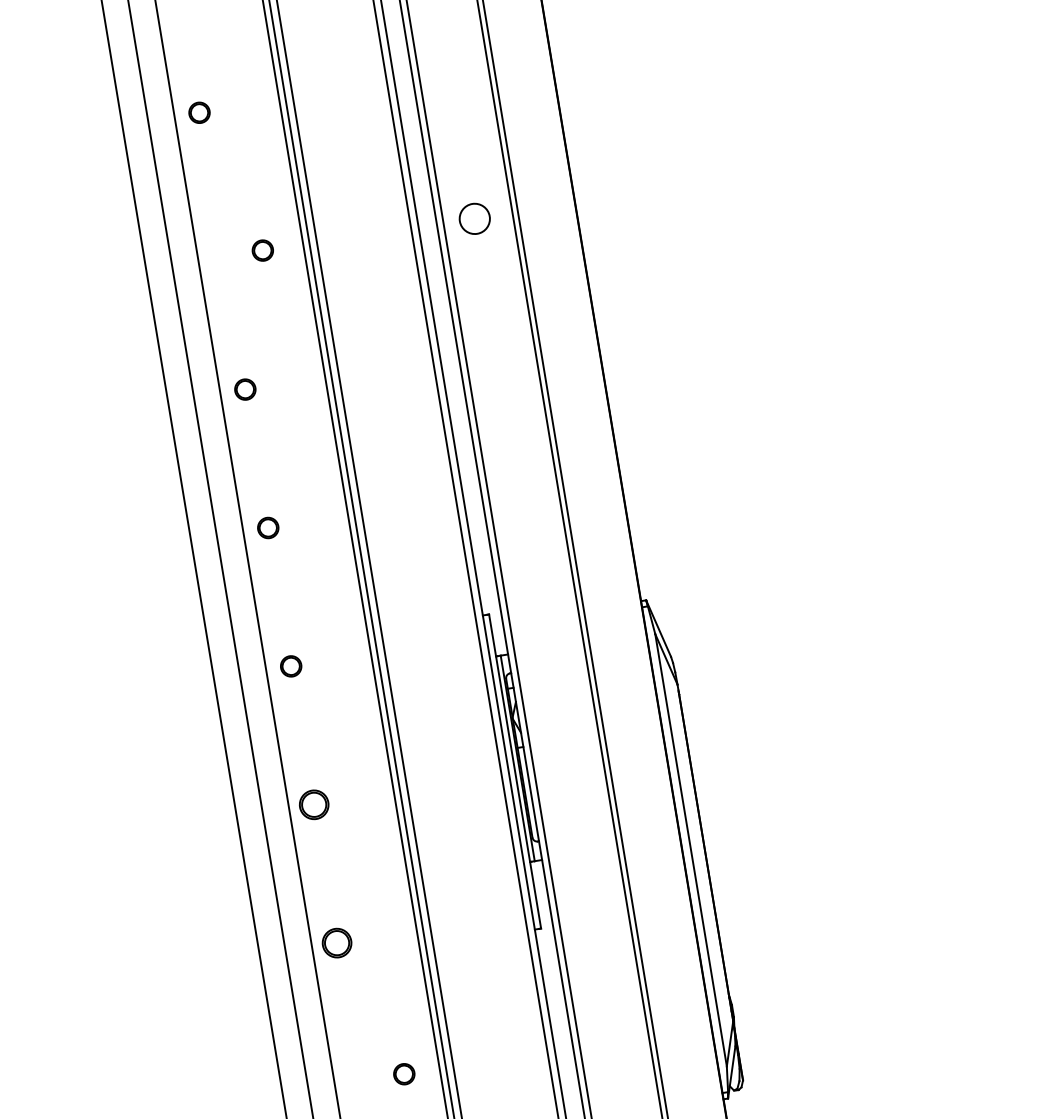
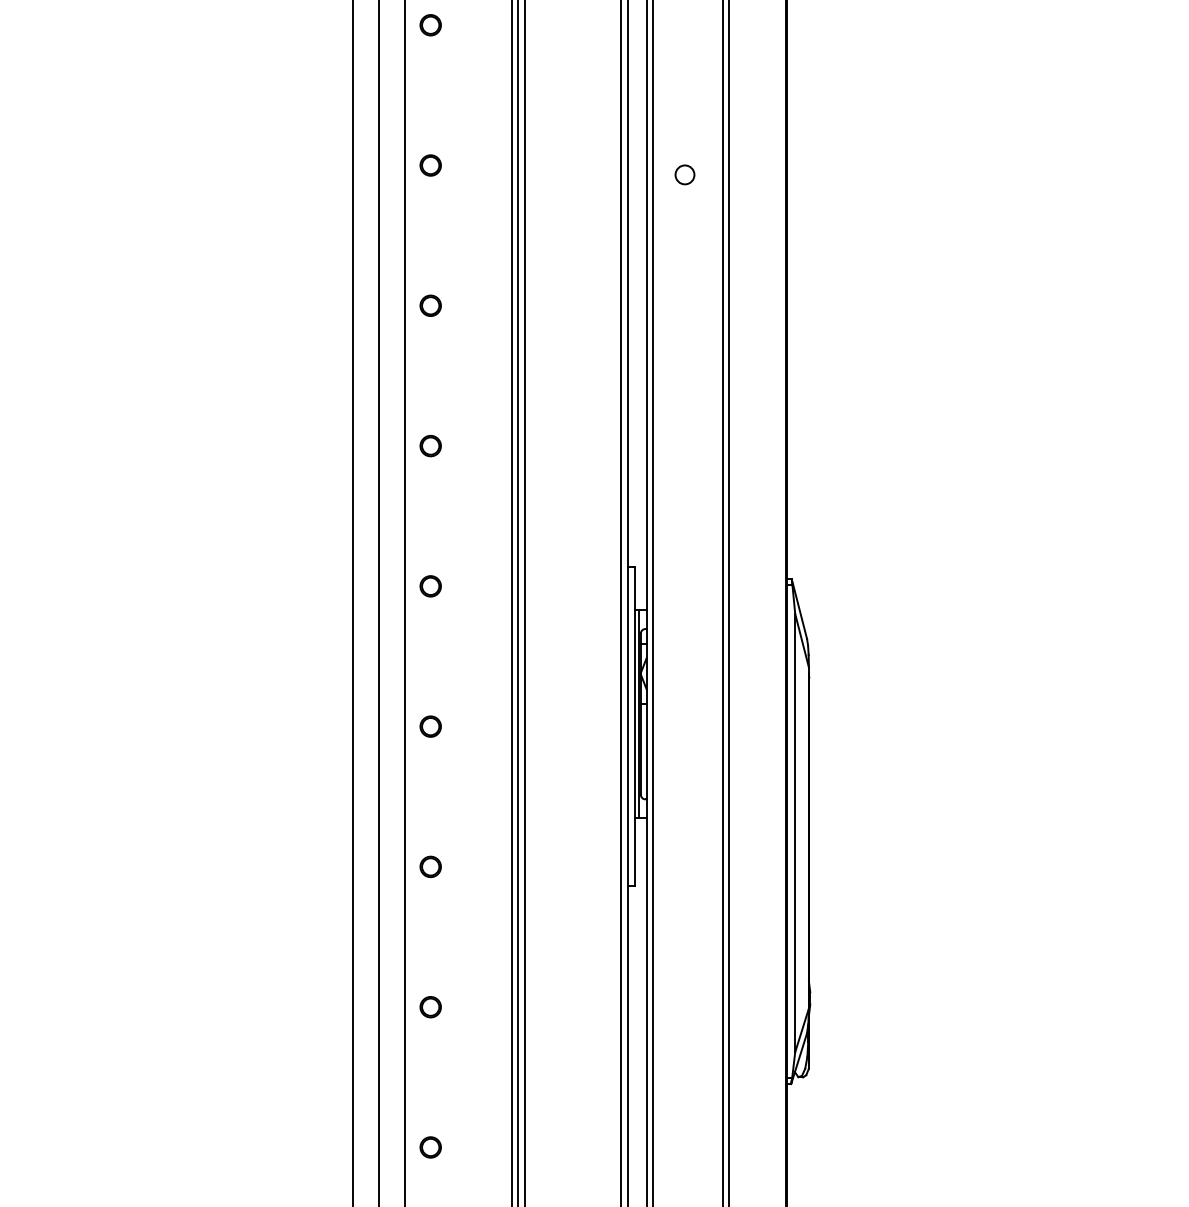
circle: (474, 218) -> (684, 174), size x0.62
part: (262, 250) -> (430, 165), moved
part: (313, 804) -> (430, 726), size x0.71
part: (336, 942) -> (430, 866), size x0.71
part: (404, 1074) -> (430, 1007), moved

